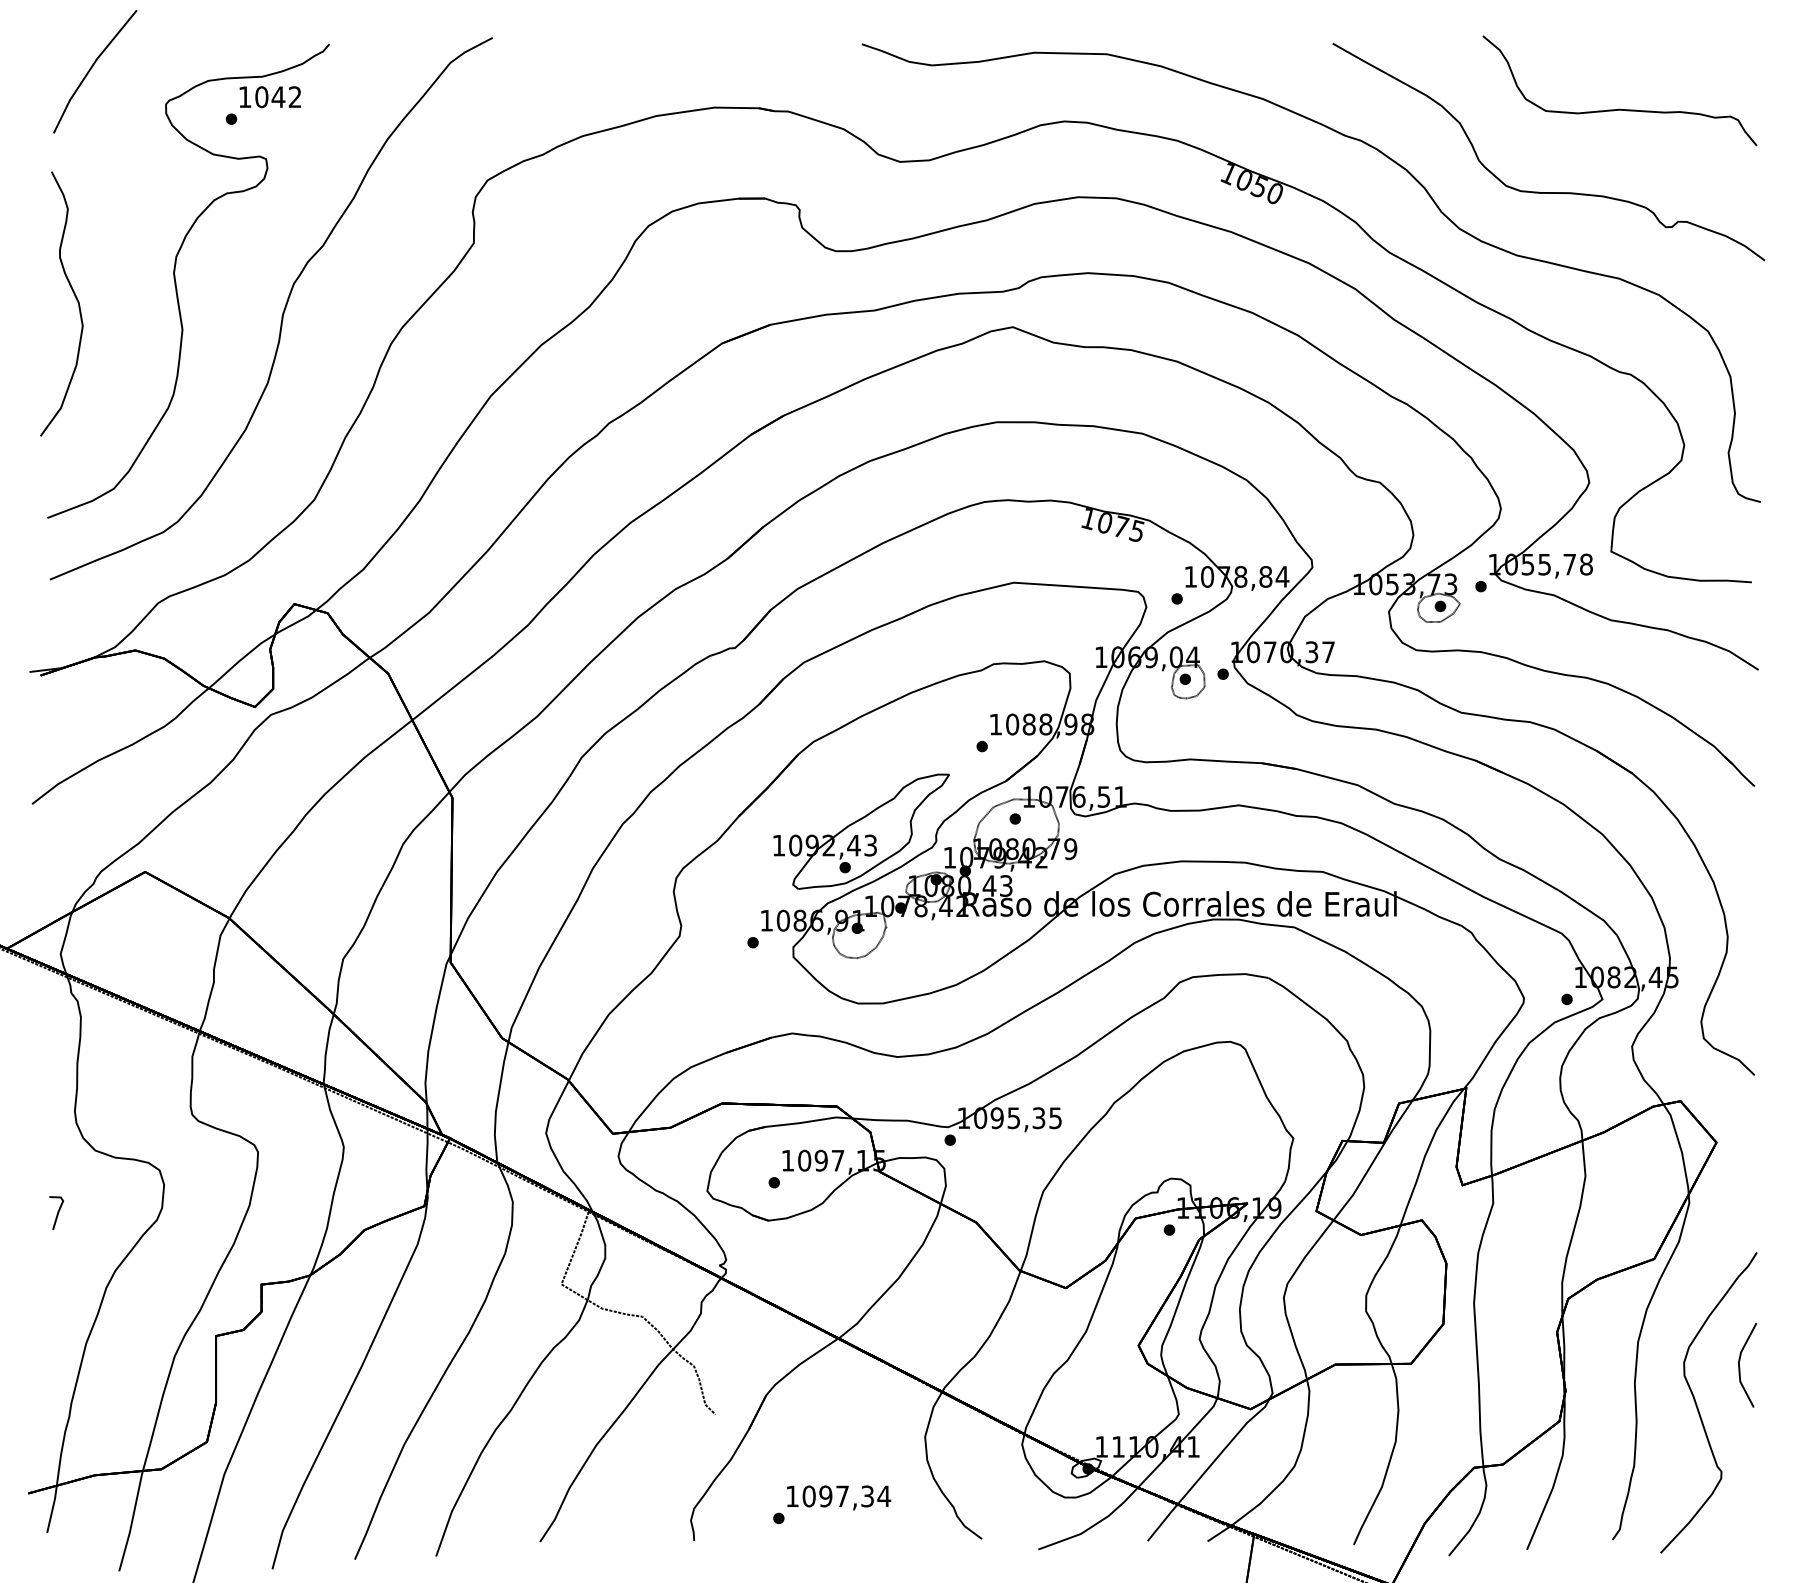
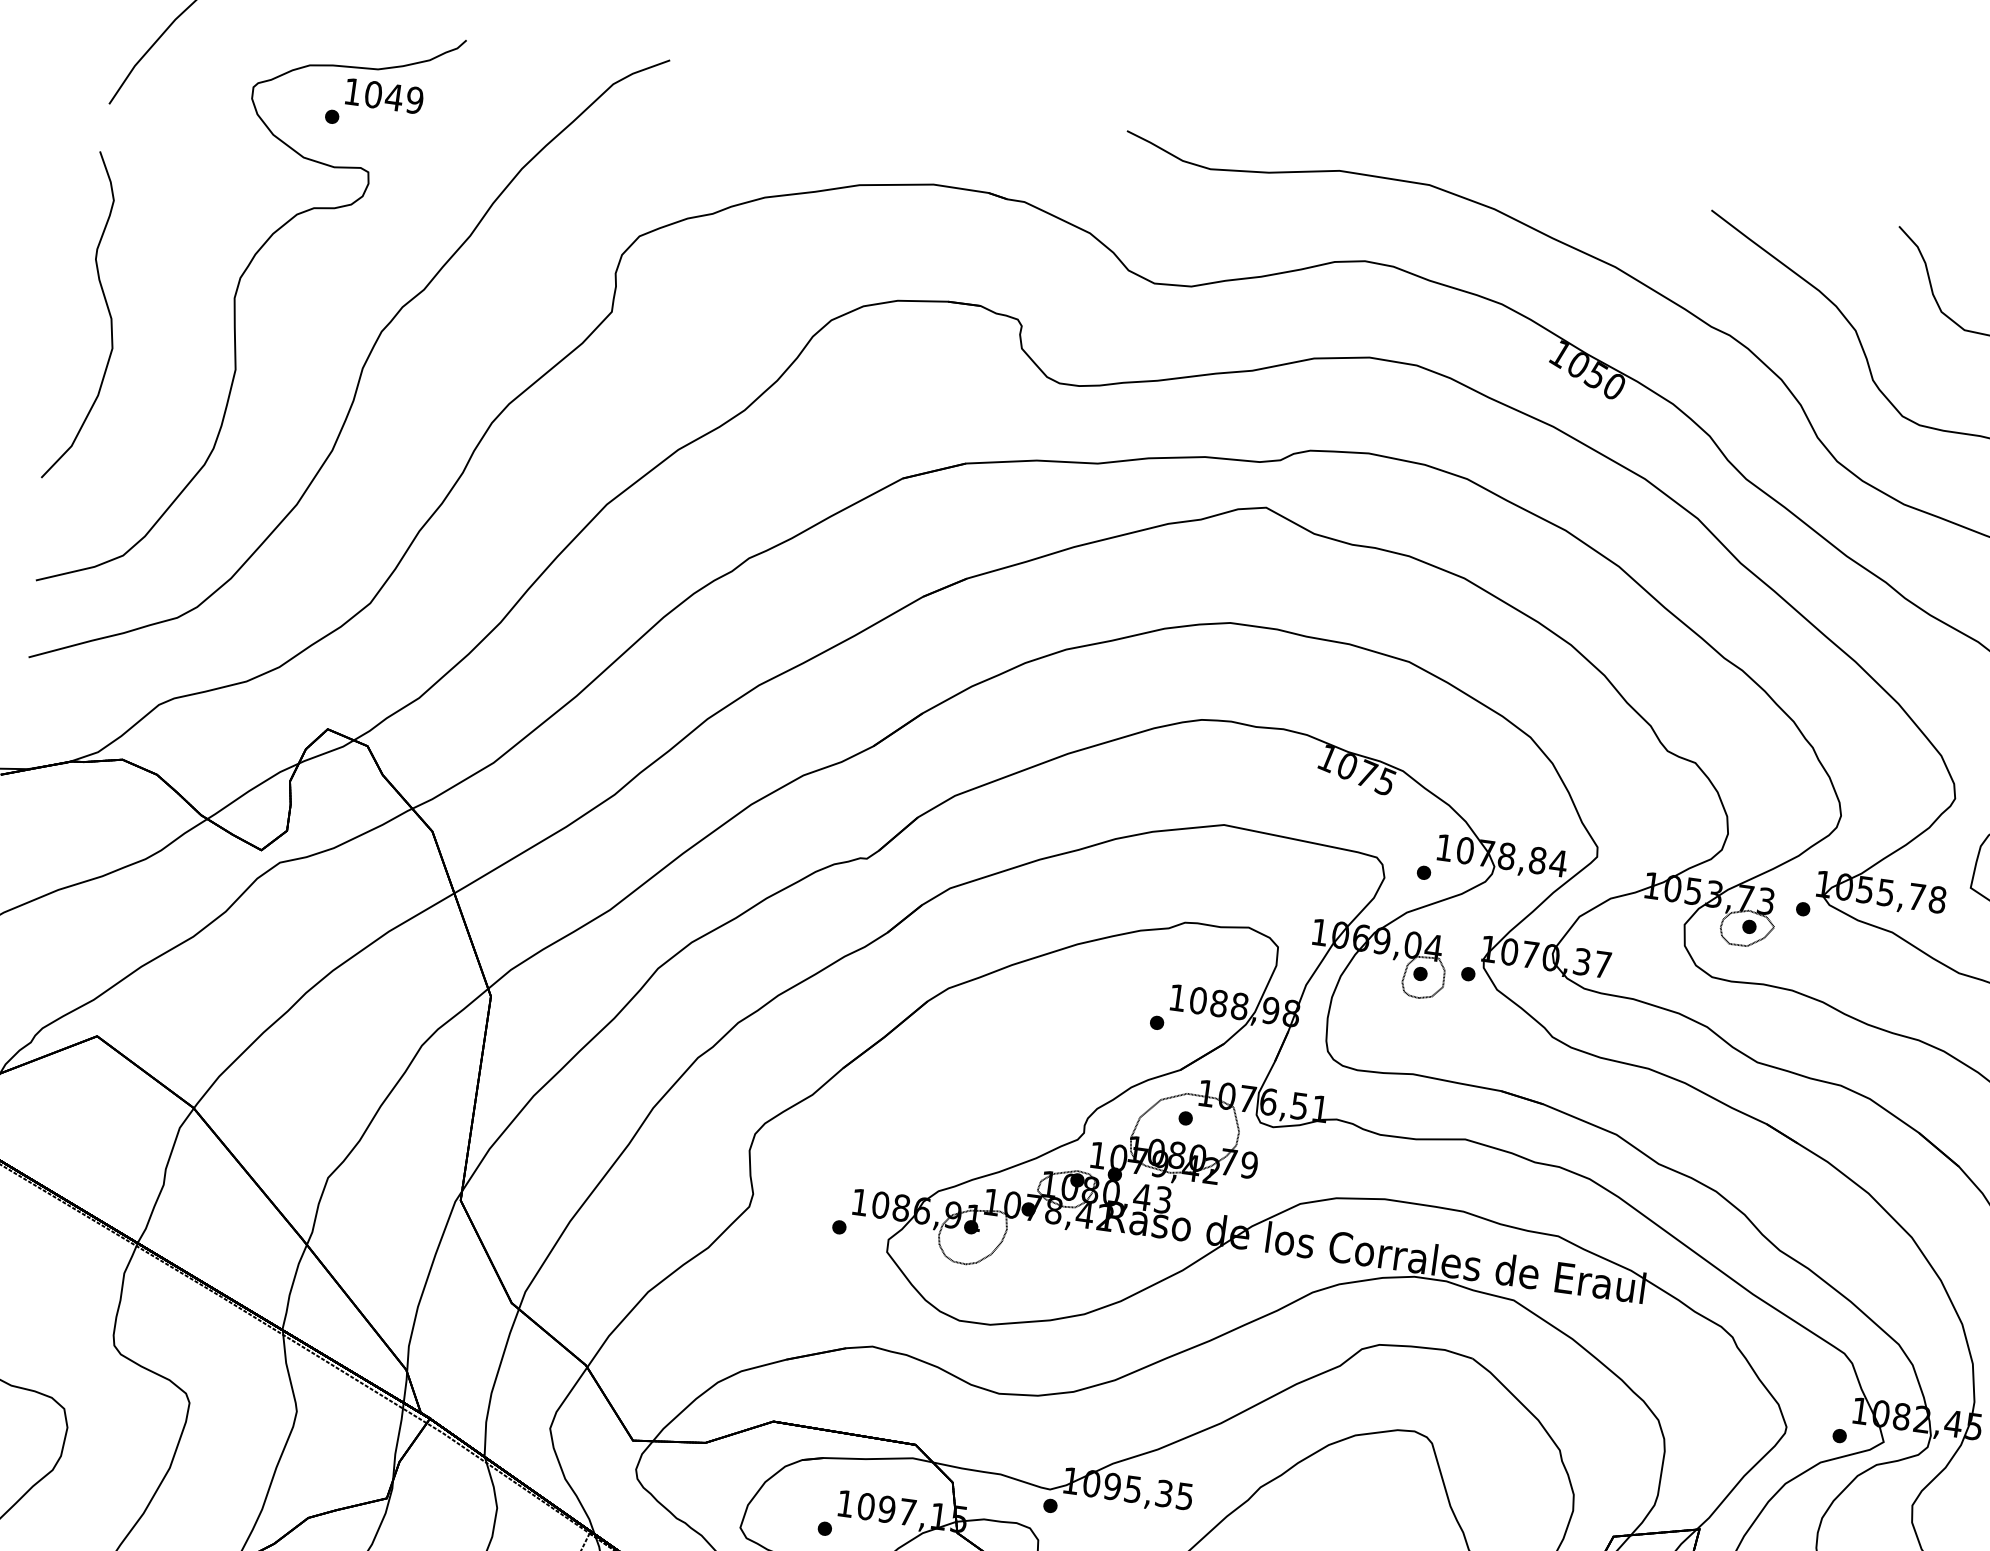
text: (294, 97) -> (414, 100), 1042 -> 1049
part: (861, 831) -> (992, 1107), removed

